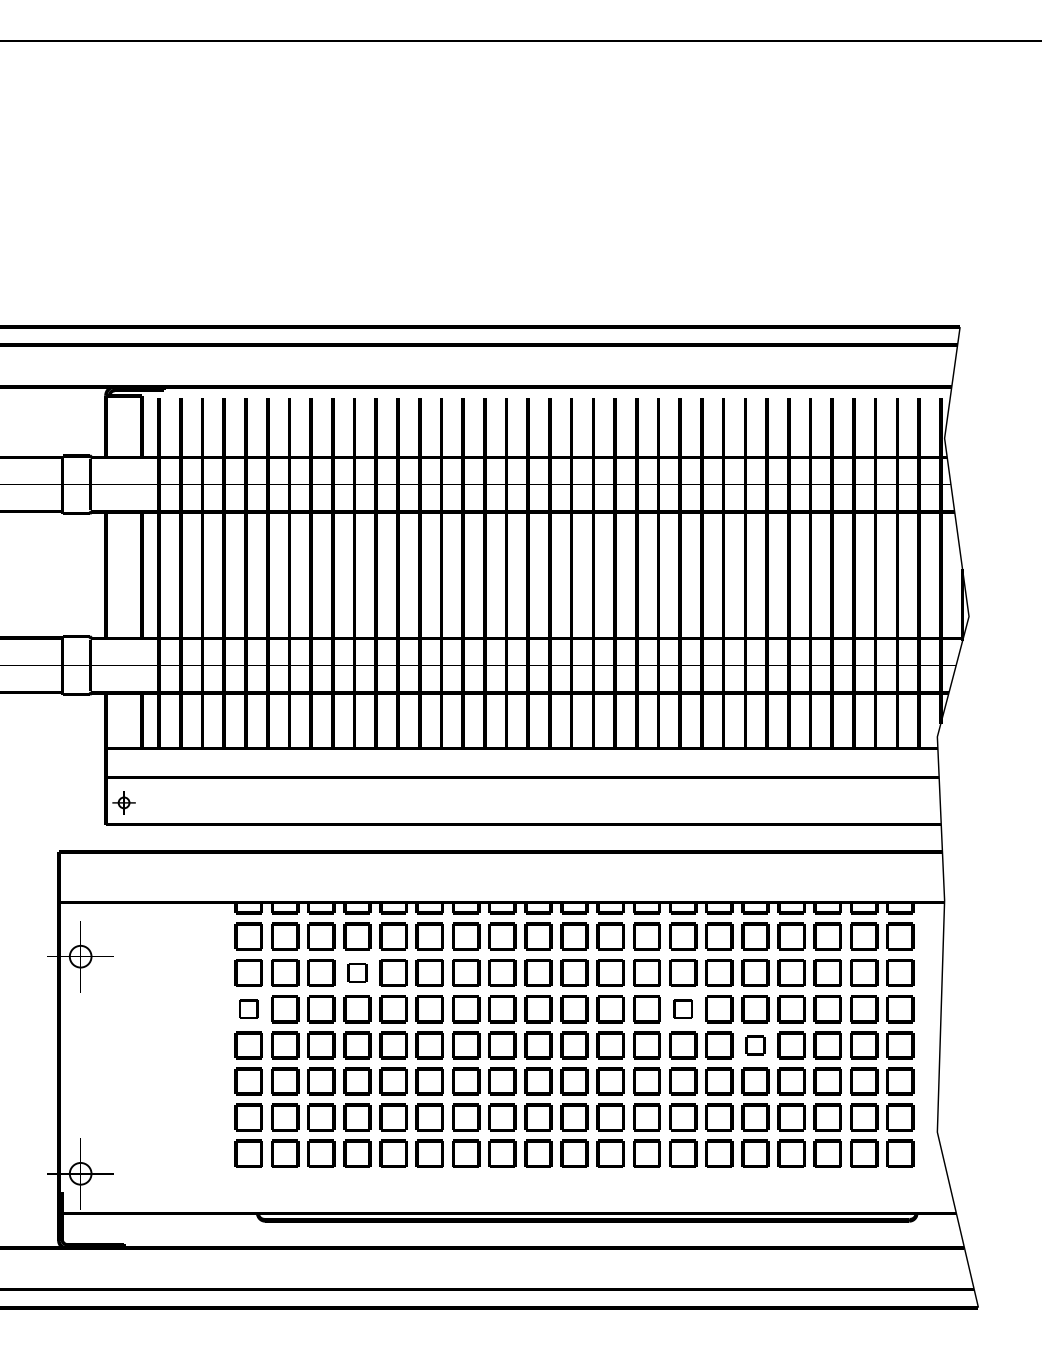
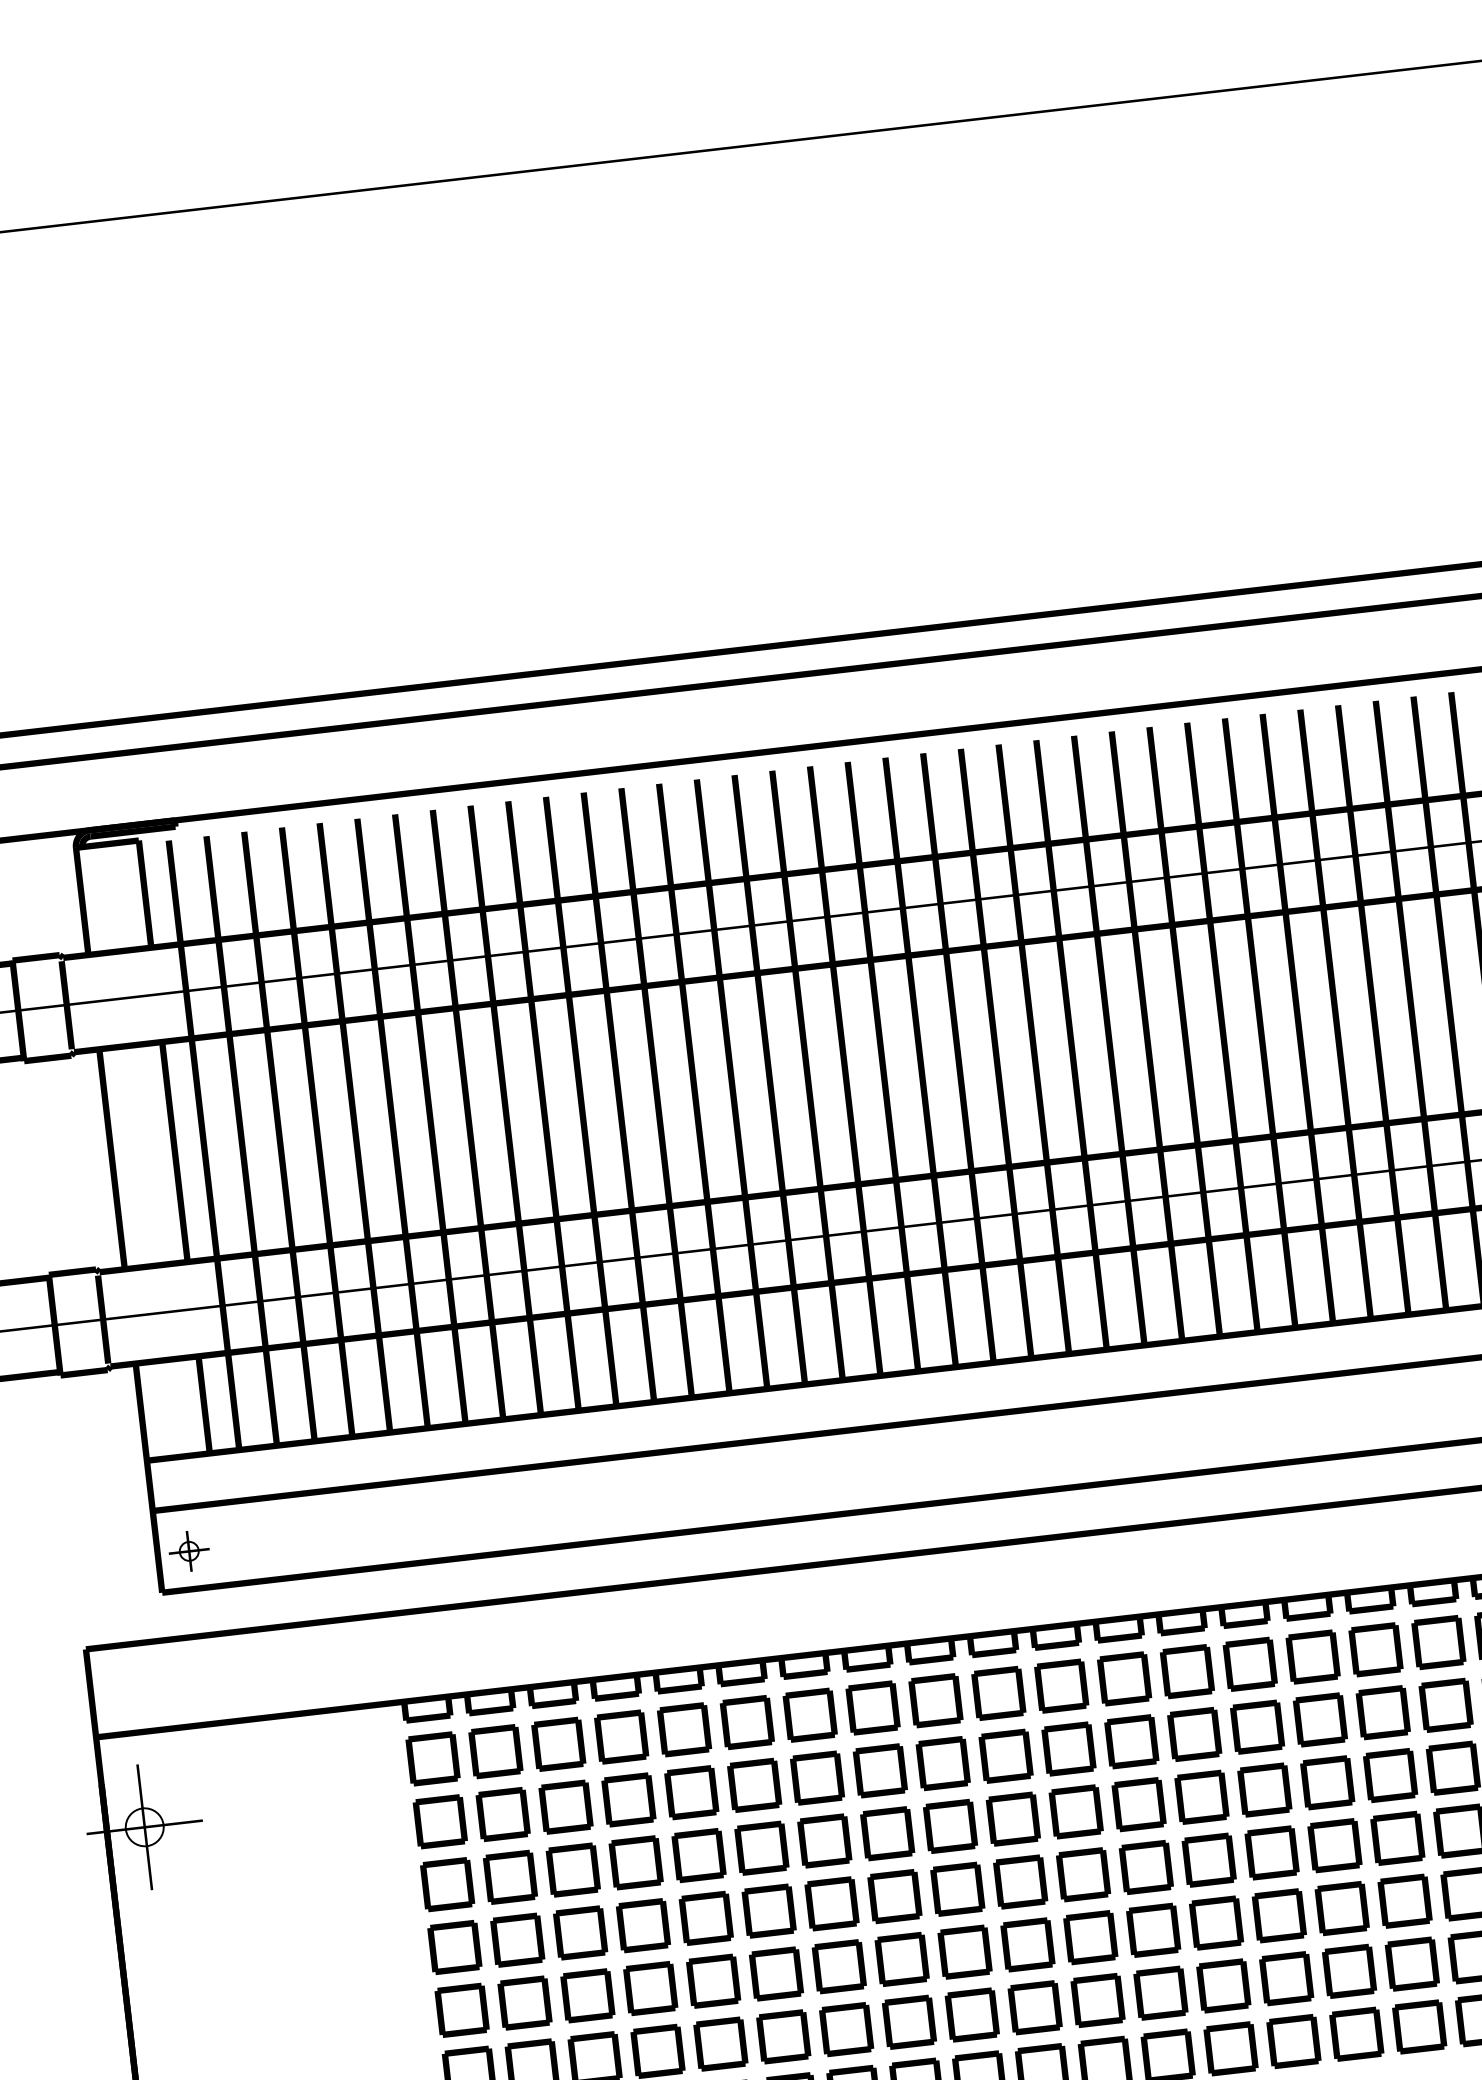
part: (357, 972) -> (628, 1799), size x1.43
part: (248, 1009) -> (446, 1885), size x1.43
part: (683, 1009) -> (1202, 1797), size x1.43
part: (755, 1045) -> (1334, 1845), size x1.43

